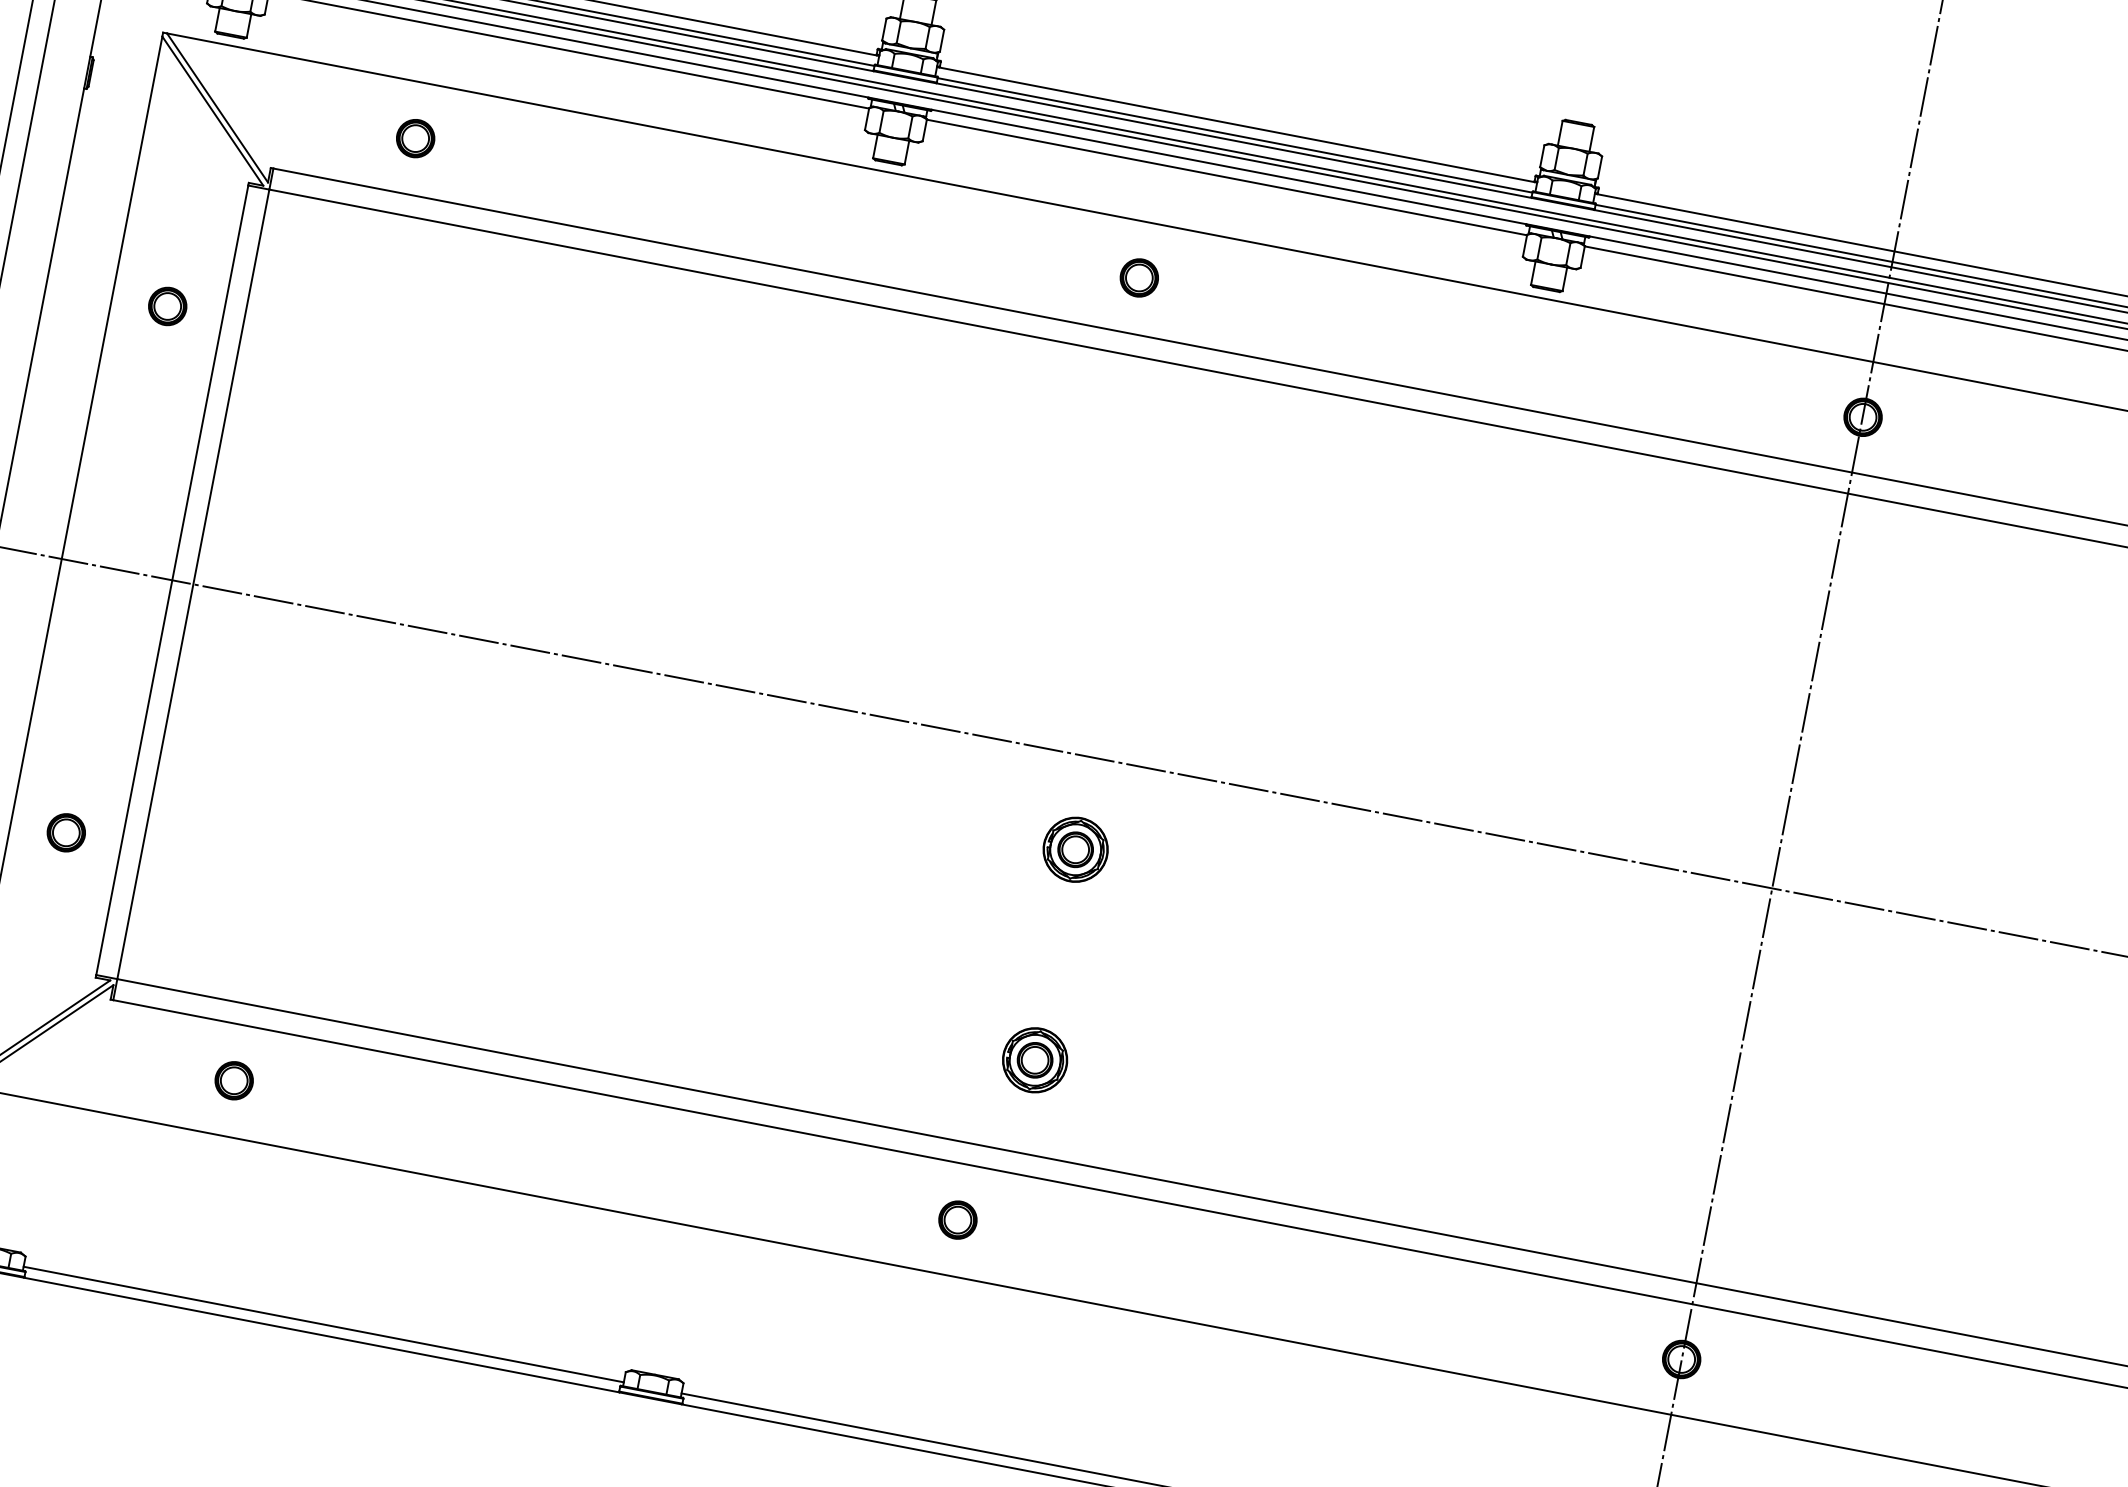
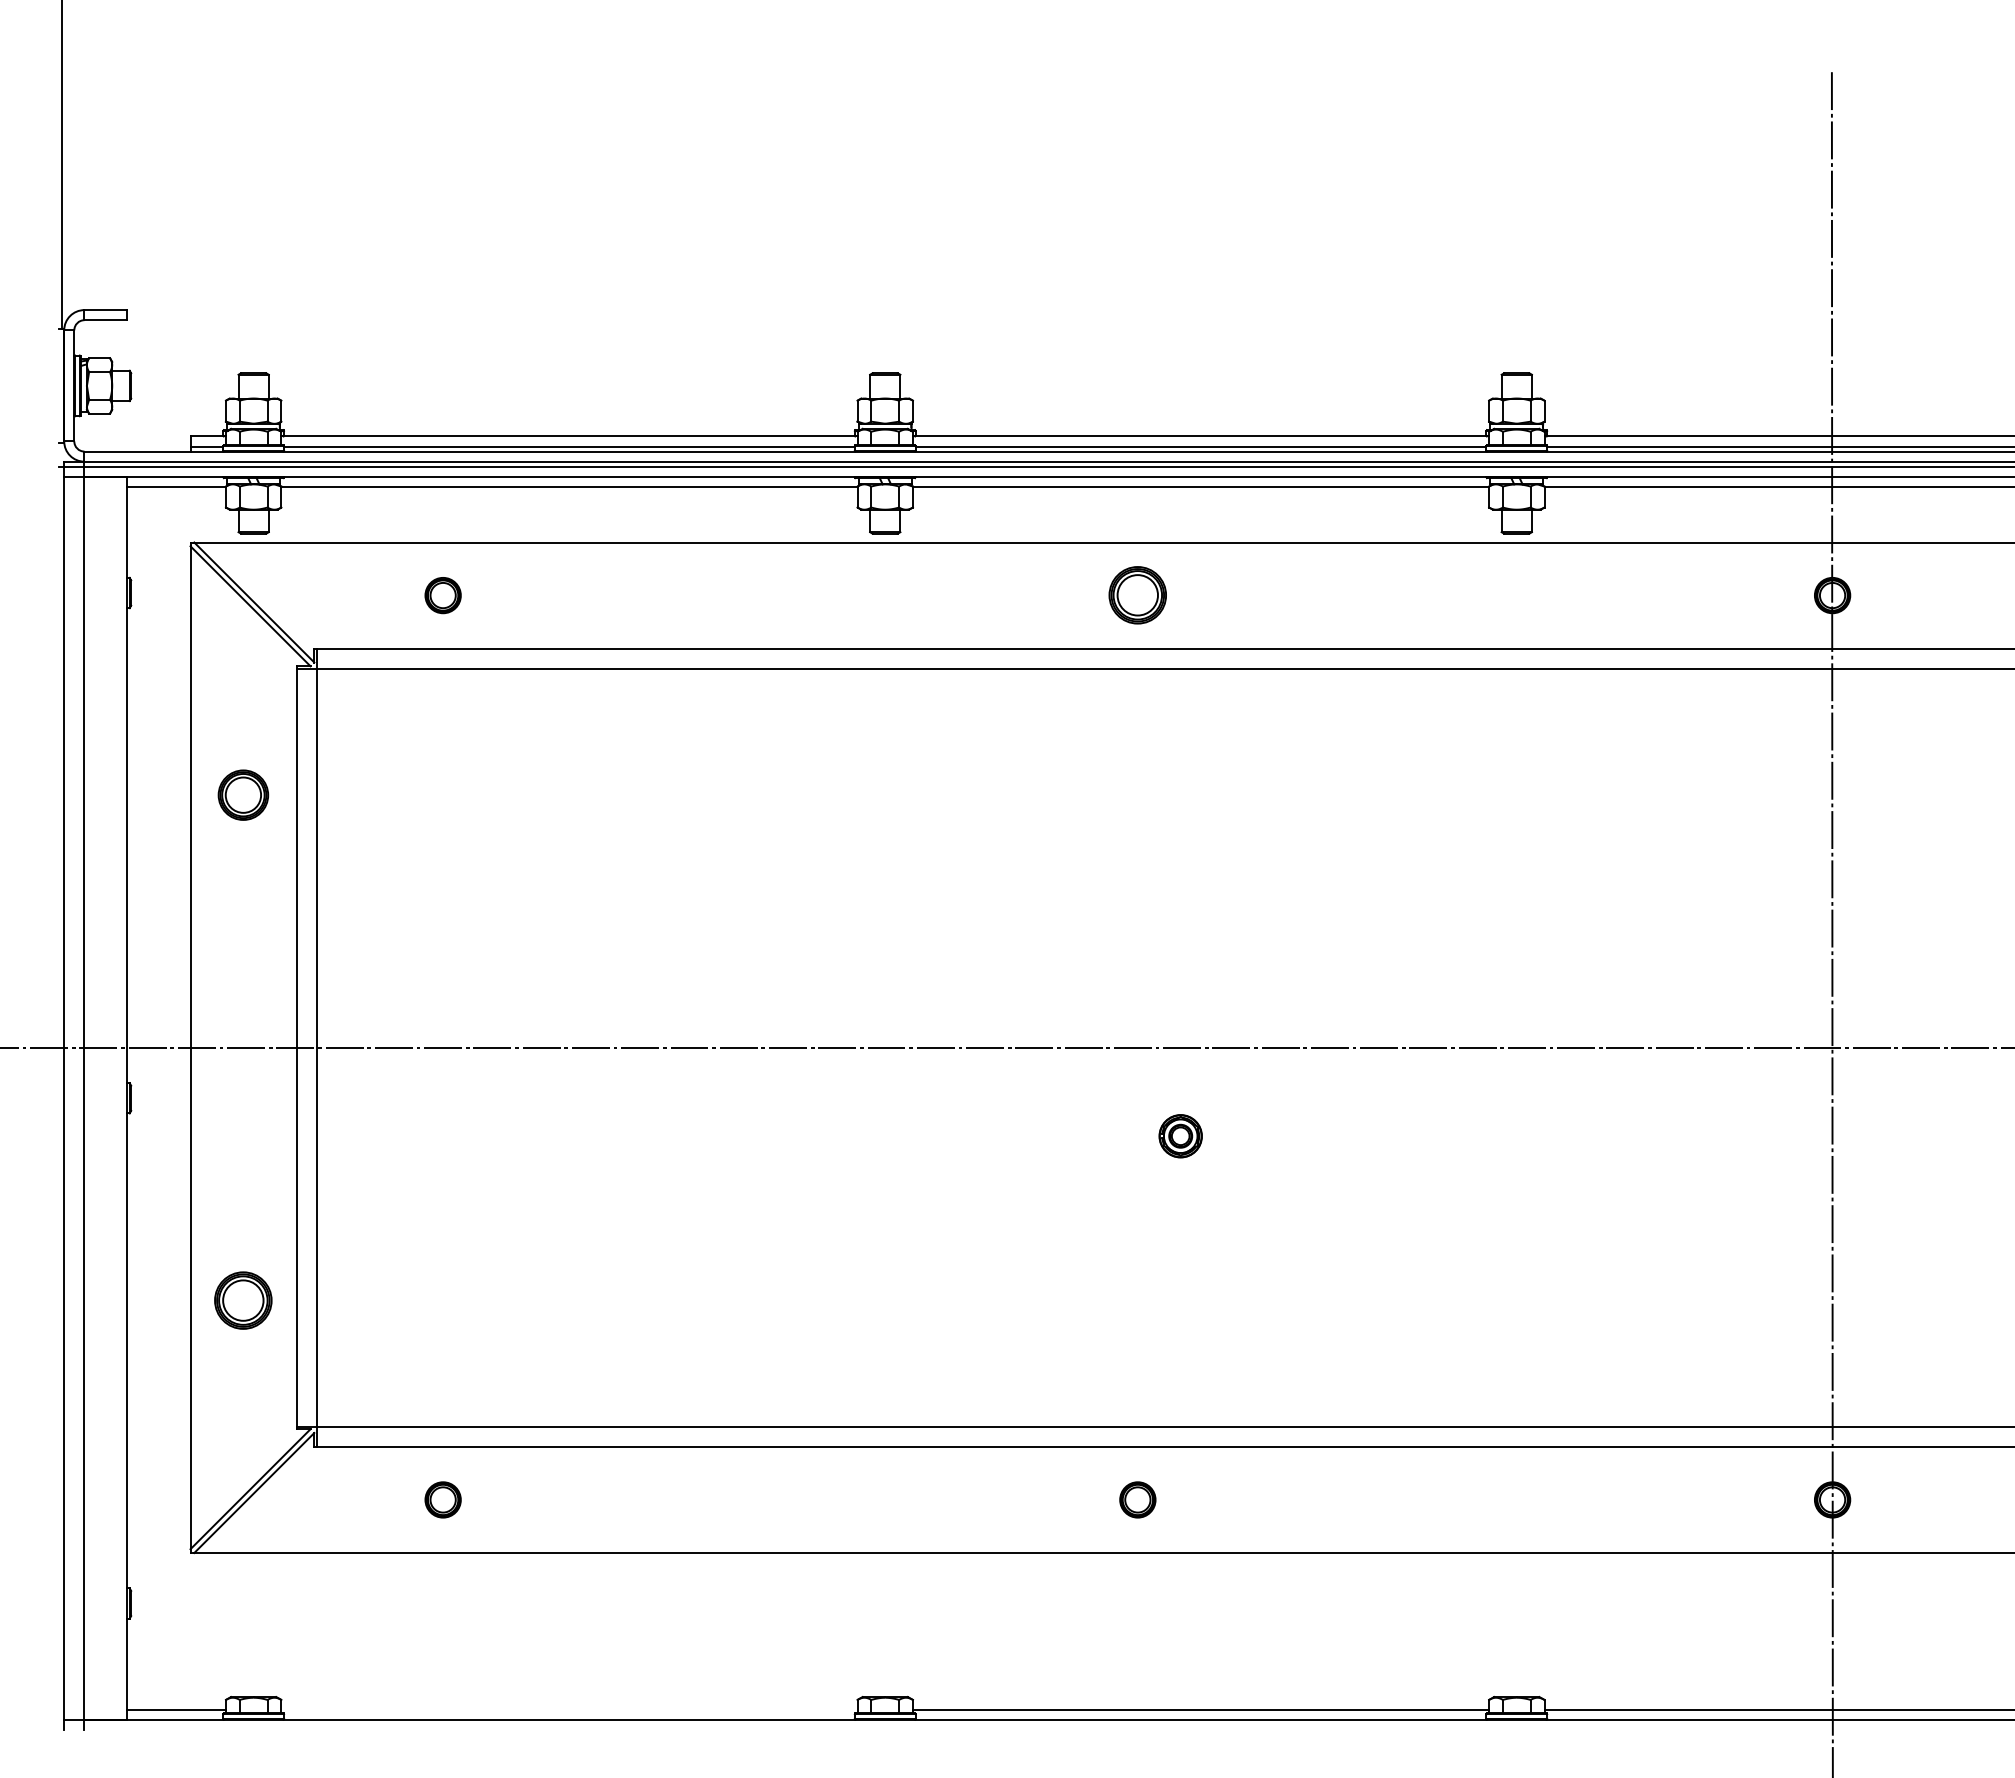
part: (1139, 277) -> (1137, 595), size x1.6
part: (167, 305) -> (243, 794), size x1.4
part: (66, 831) -> (243, 1299), size x1.6
part: (1075, 850) -> (1180, 1136), size x0.7
part: (1034, 1060) -> (1180, 1338), removed
line: (323, 1324) -> (569, 1709), removed

